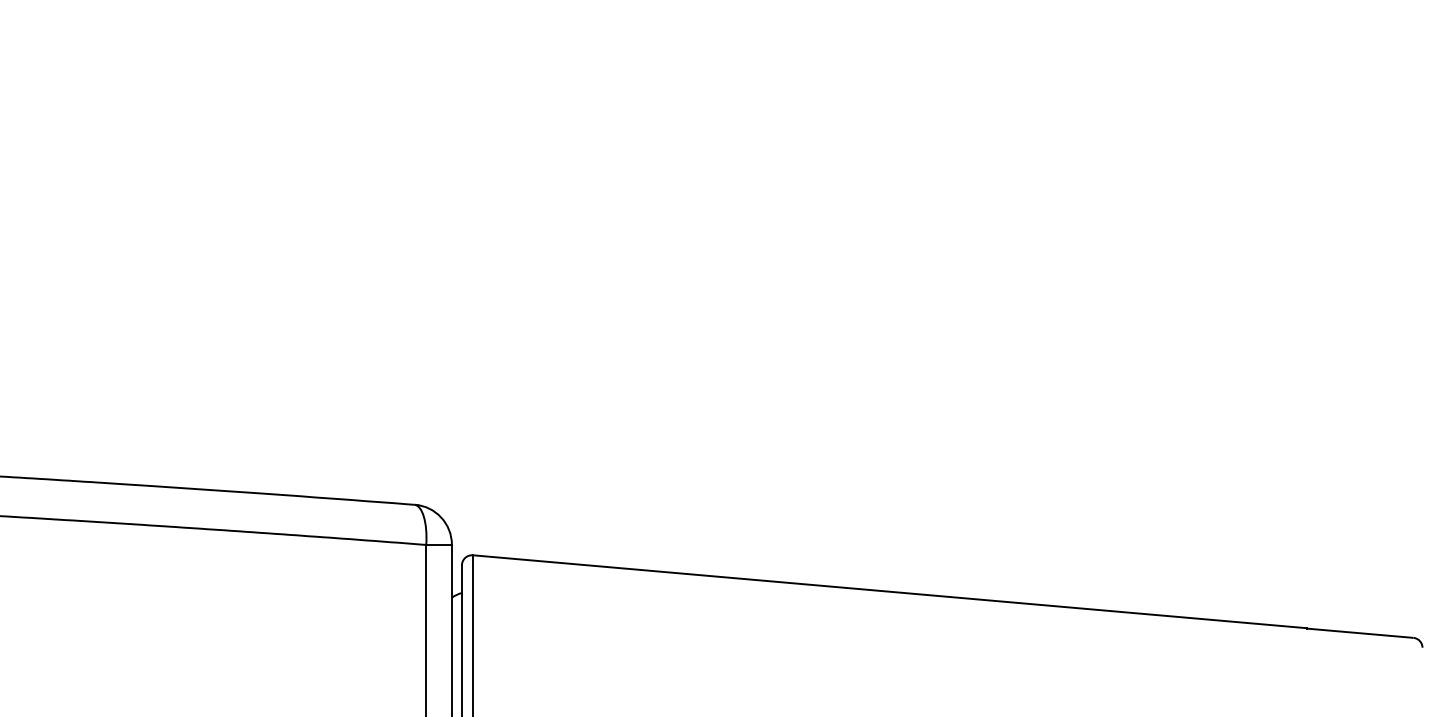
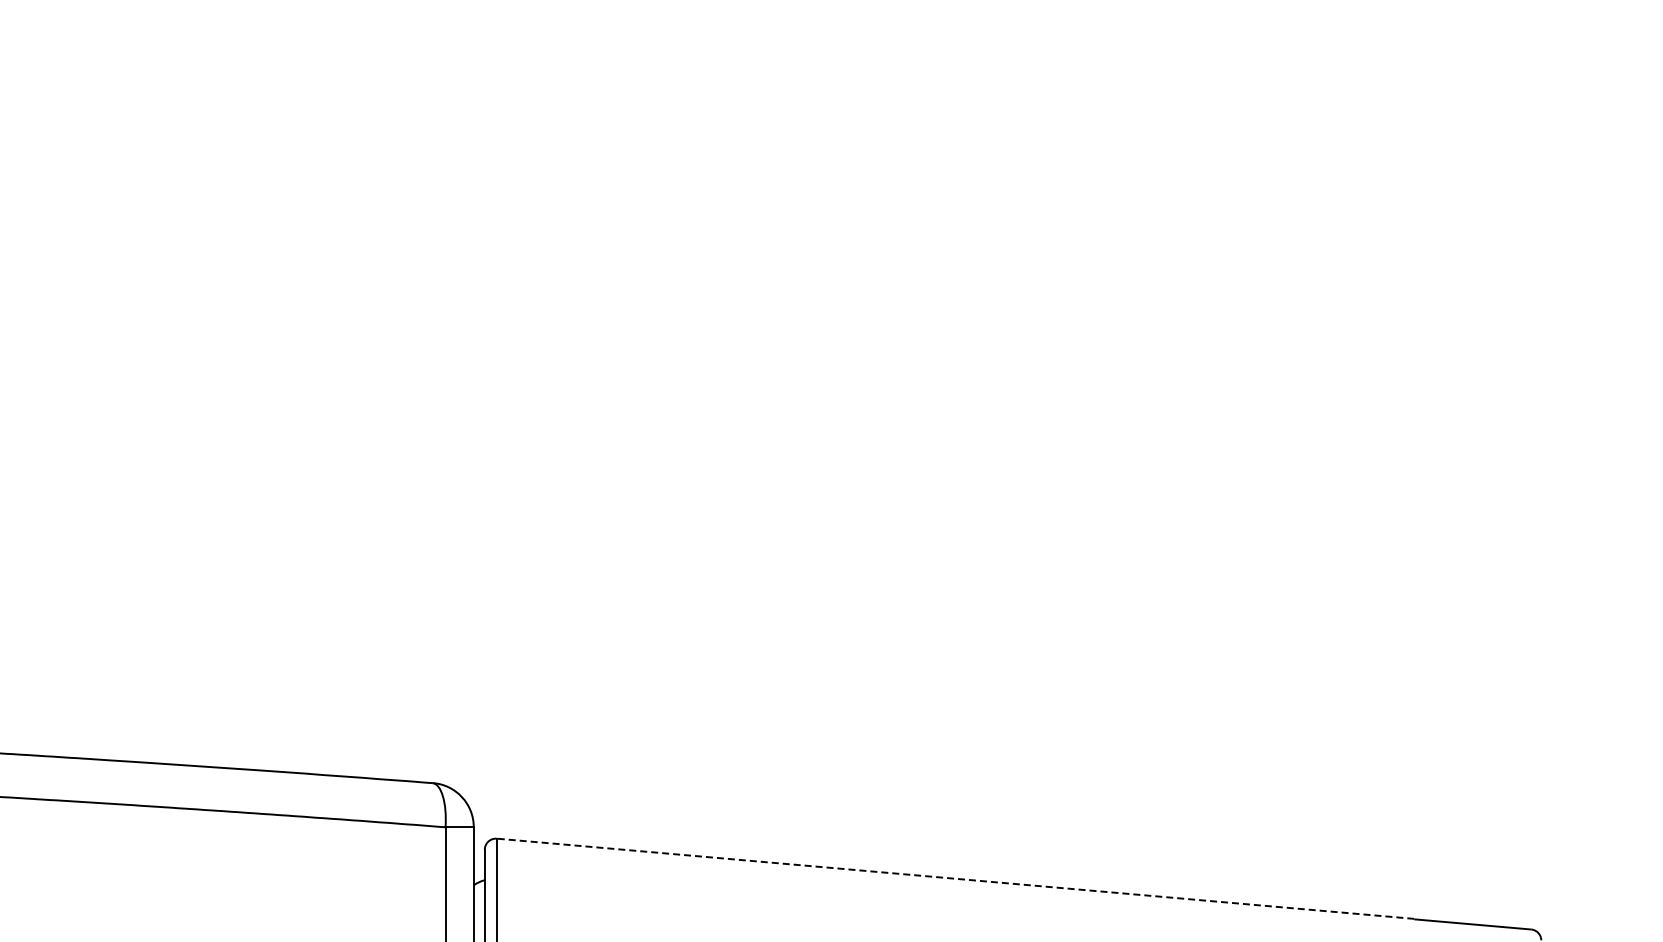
line: (889, 591) -> (955, 878), solid -> dashed

